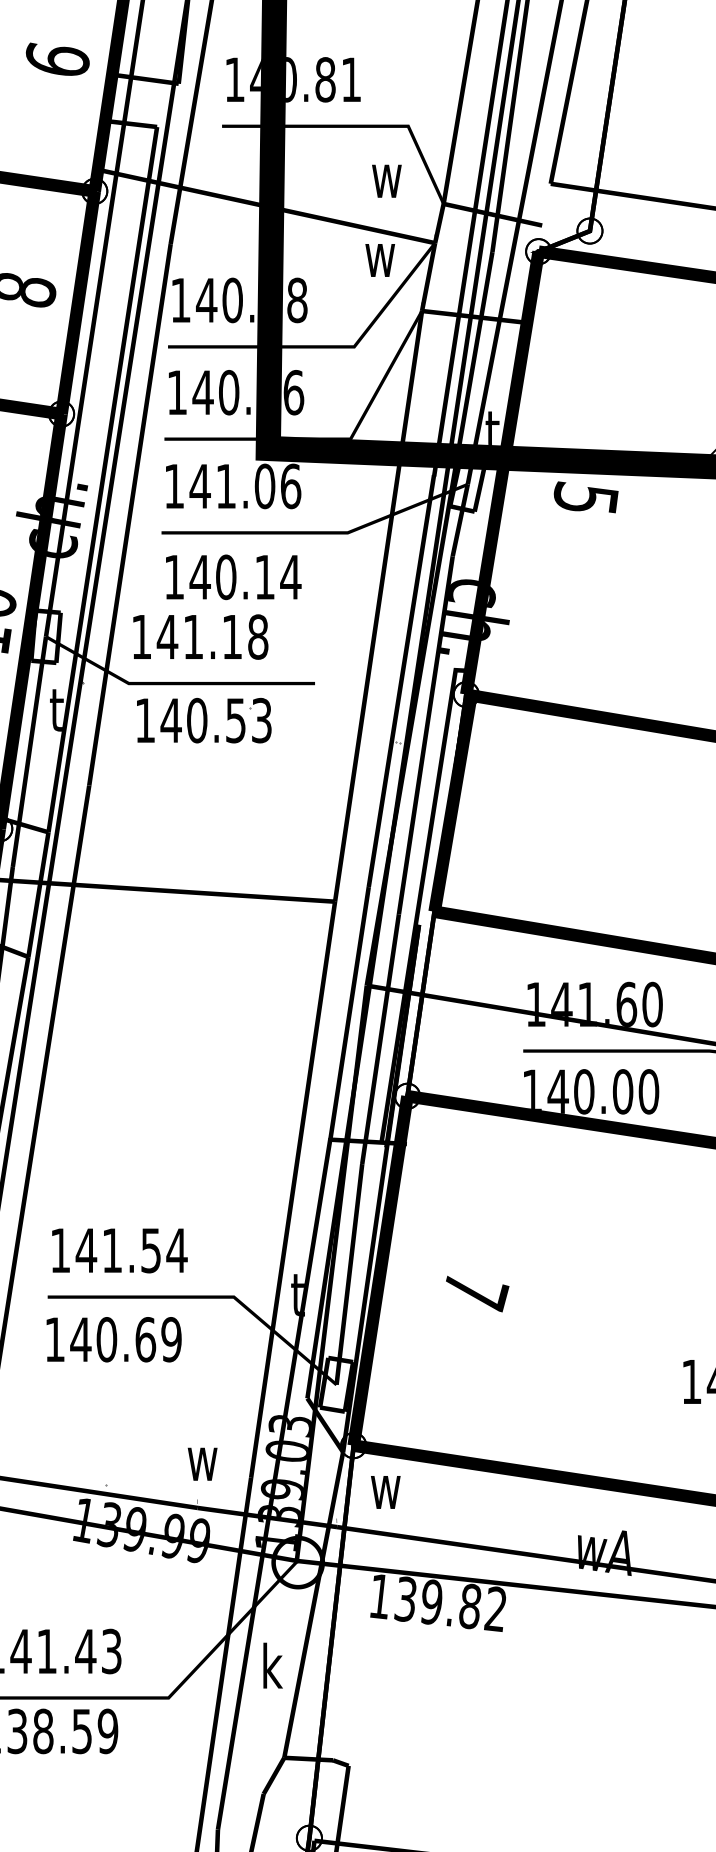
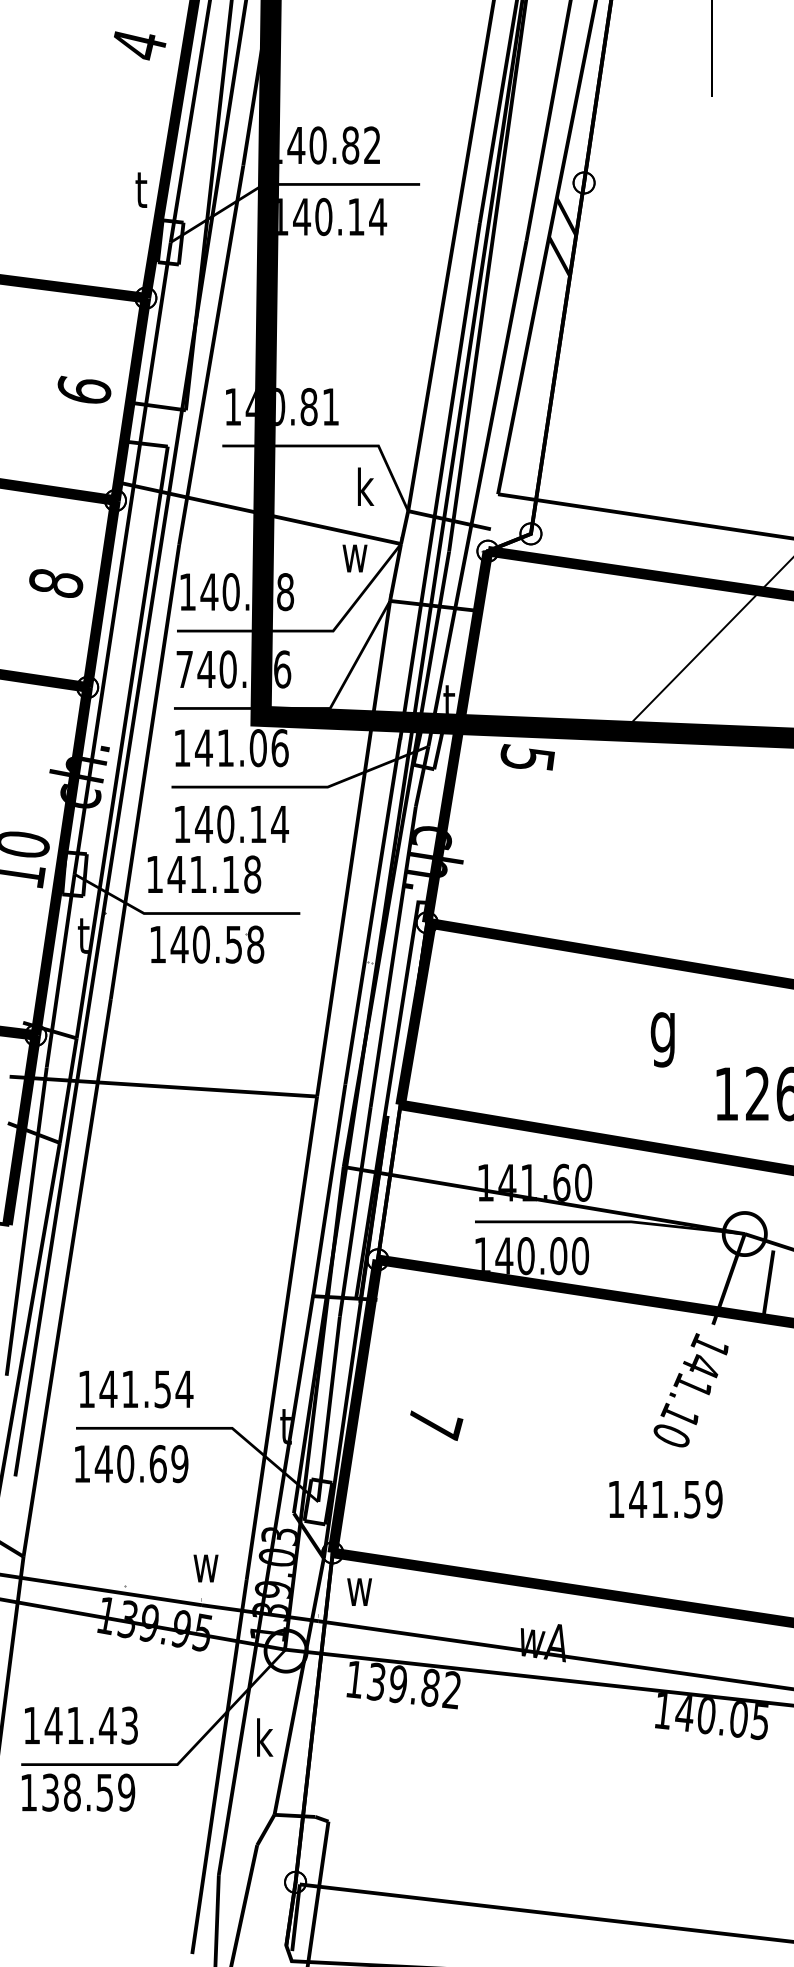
text: (387, 174) -> (361, 486), w -> k
text: (177, 392) -> (184, 669), 140.86 -> 740.86
text: (261, 720) -> (255, 944), 140.53 -> 140.58
text: (198, 1540) -> (202, 1632), 139.99 -> 139.95

